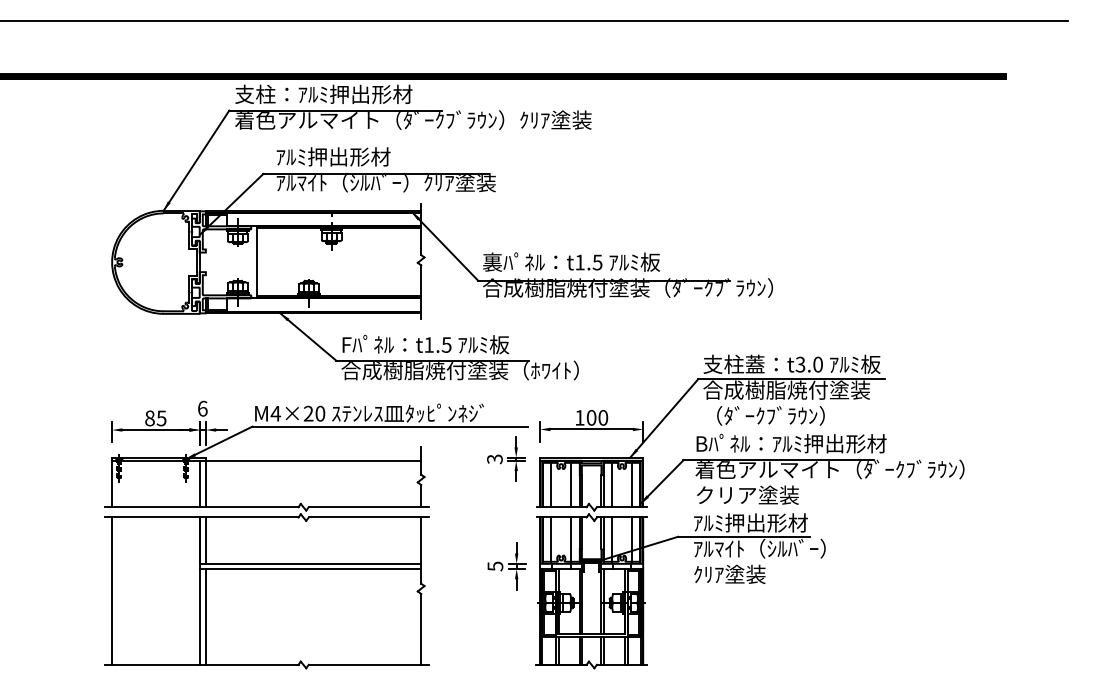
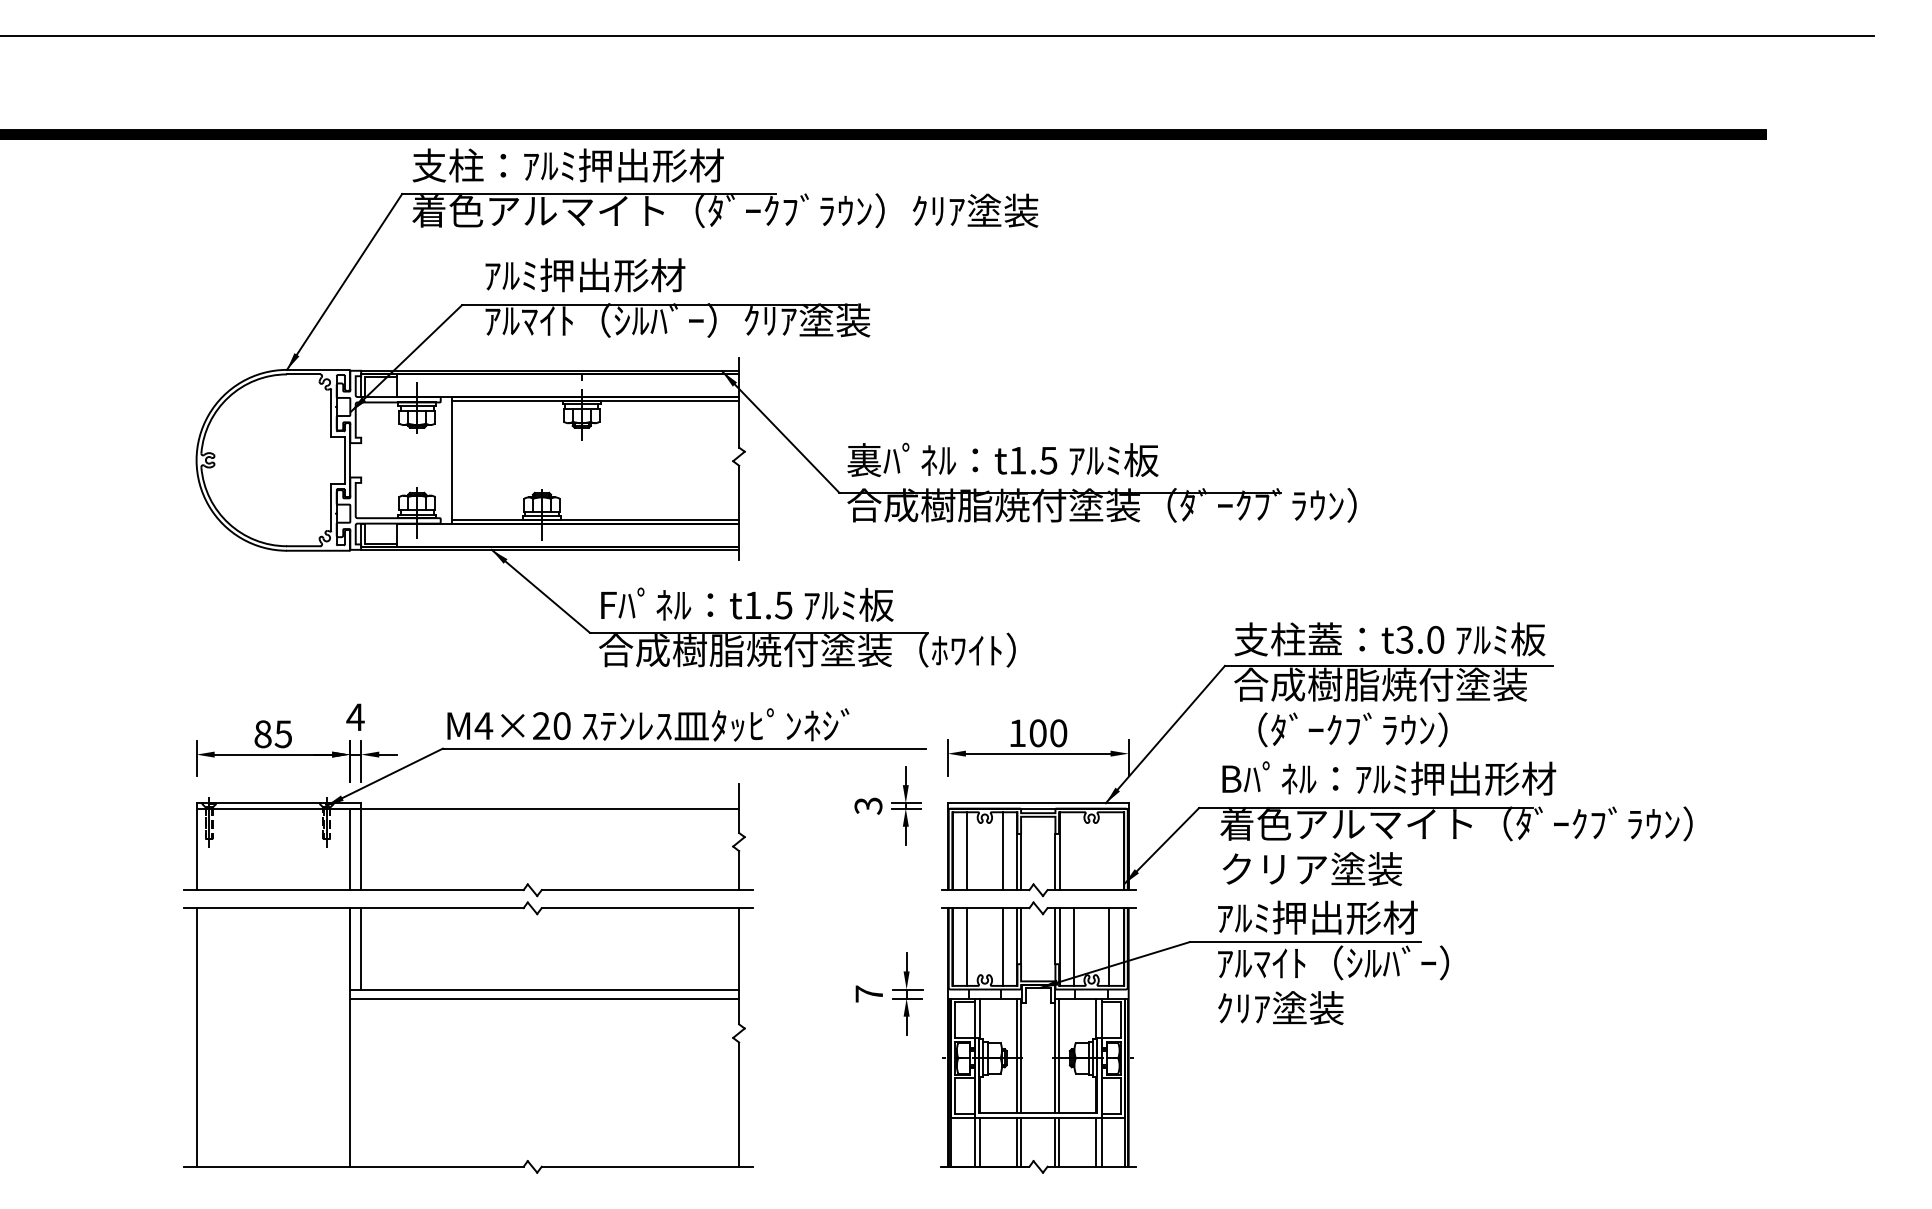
text: (202, 408) -> (355, 716), 6 -> 4
line: (611, 484) -> (1073, 850), removed
line: (632, 484) -> (1109, 850), removed
text: (495, 566) -> (869, 994), 5 -> 7
line: (205, 616) -> (360, 1081), removed

